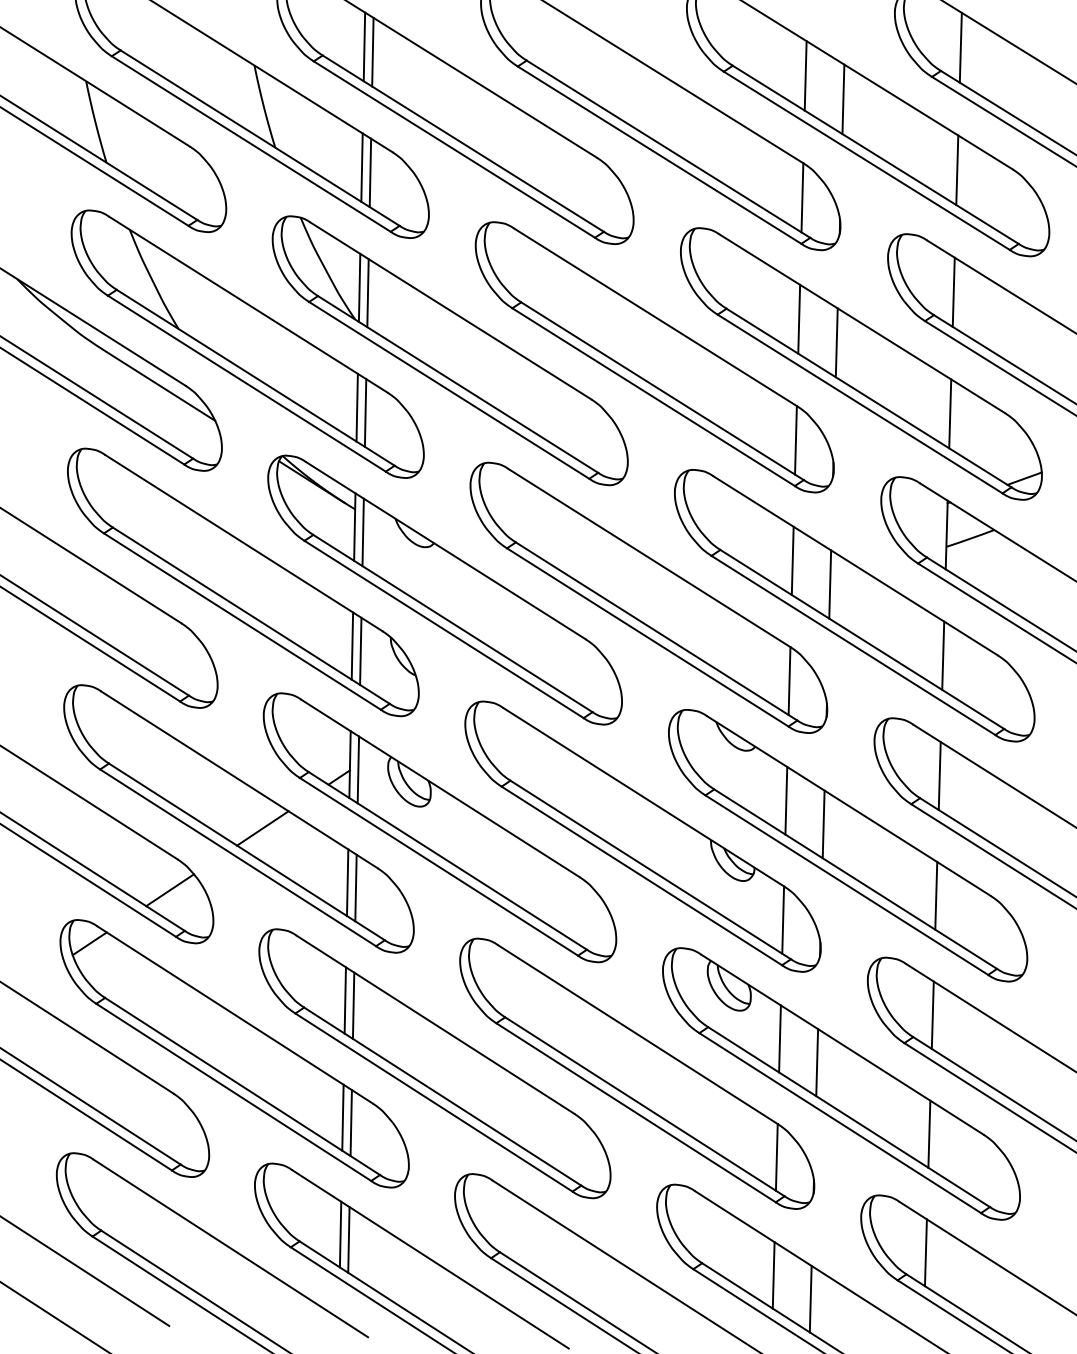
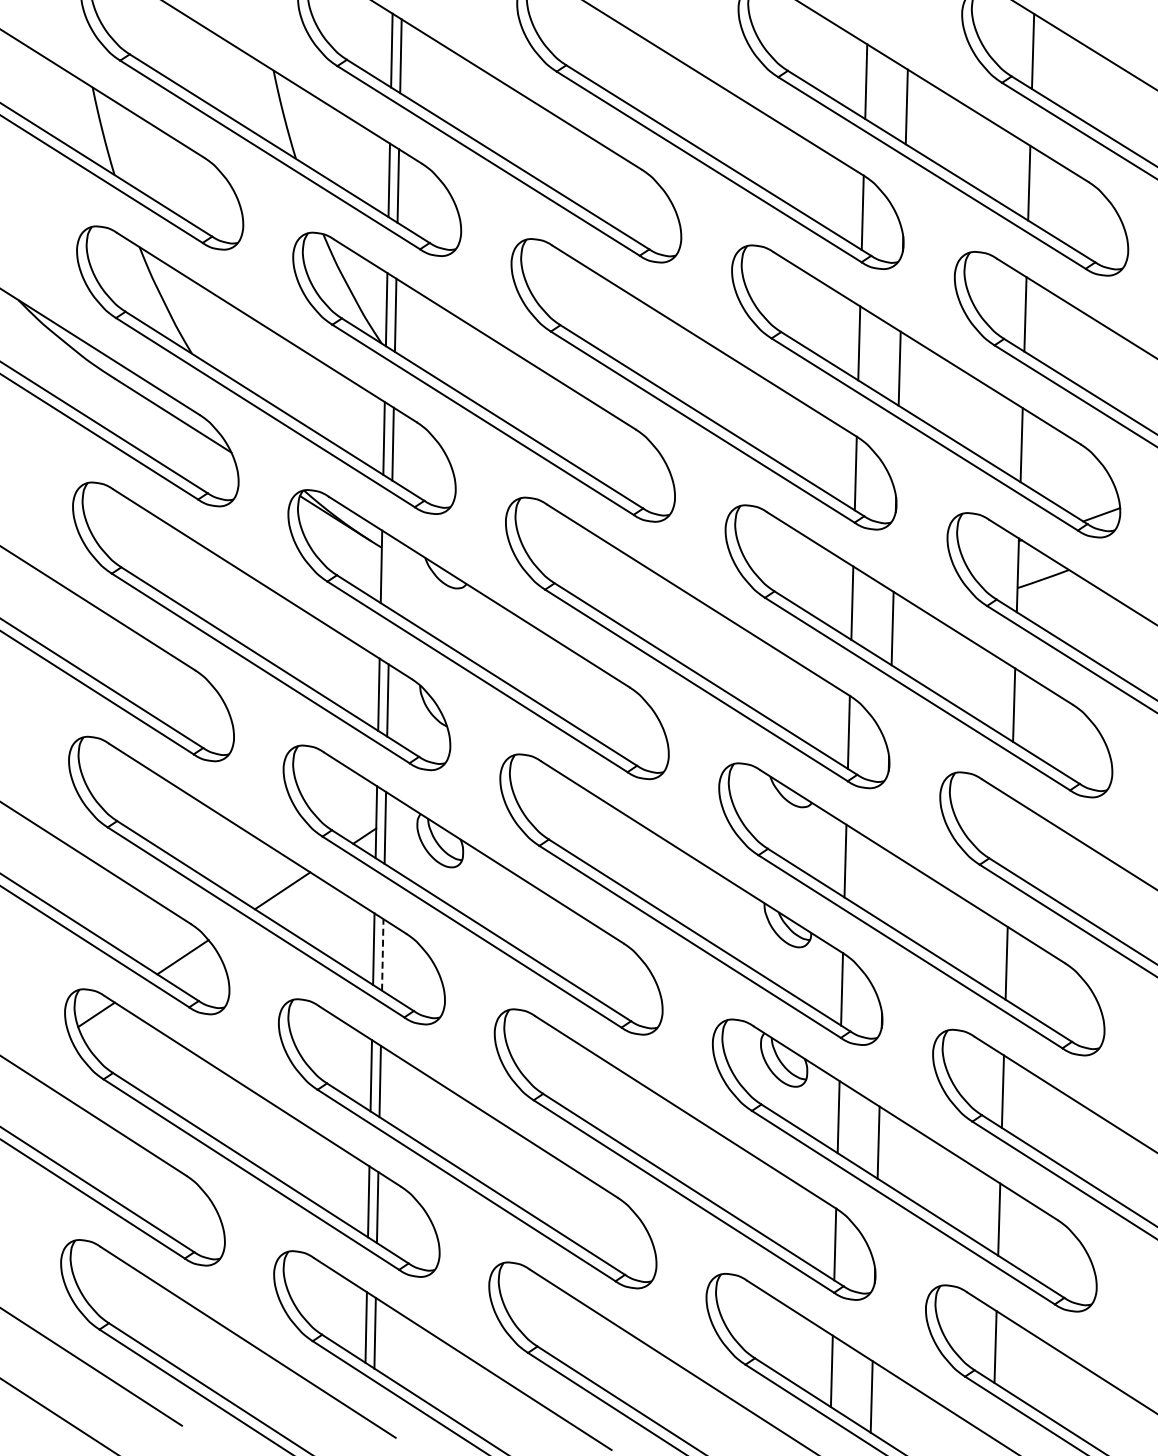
line: (363, 532) -> (390, 572), removed
line: (939, 776) -> (1010, 834), removed
line: (823, 824) -> (885, 886), removed
line: (355, 887) -> (382, 954), solid -> dashed

